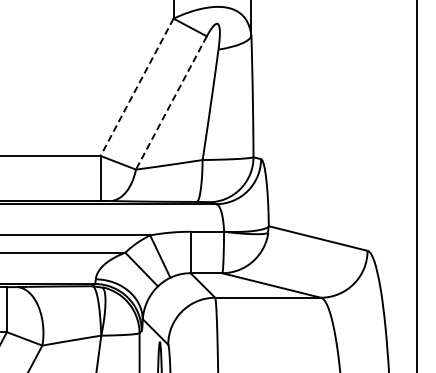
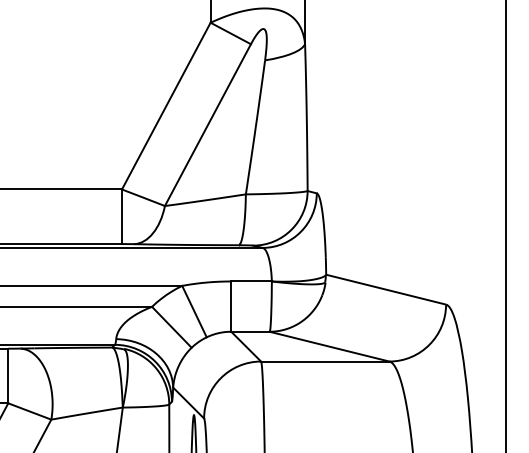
line: (137, 87) -> (166, 106), dashed -> solid
line: (171, 103) -> (208, 125), dashed -> solid

